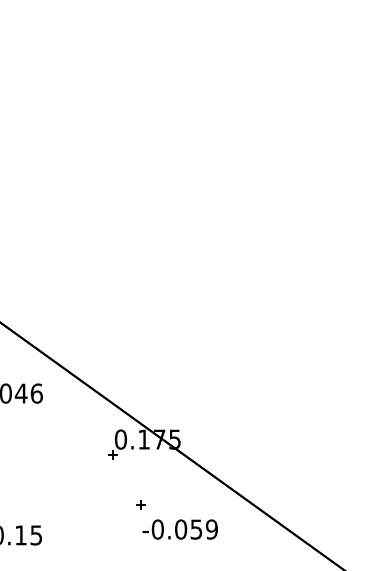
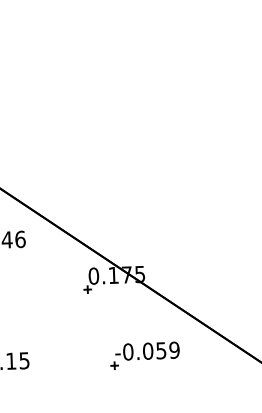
part: (140, 504) -> (113, 365), moved

